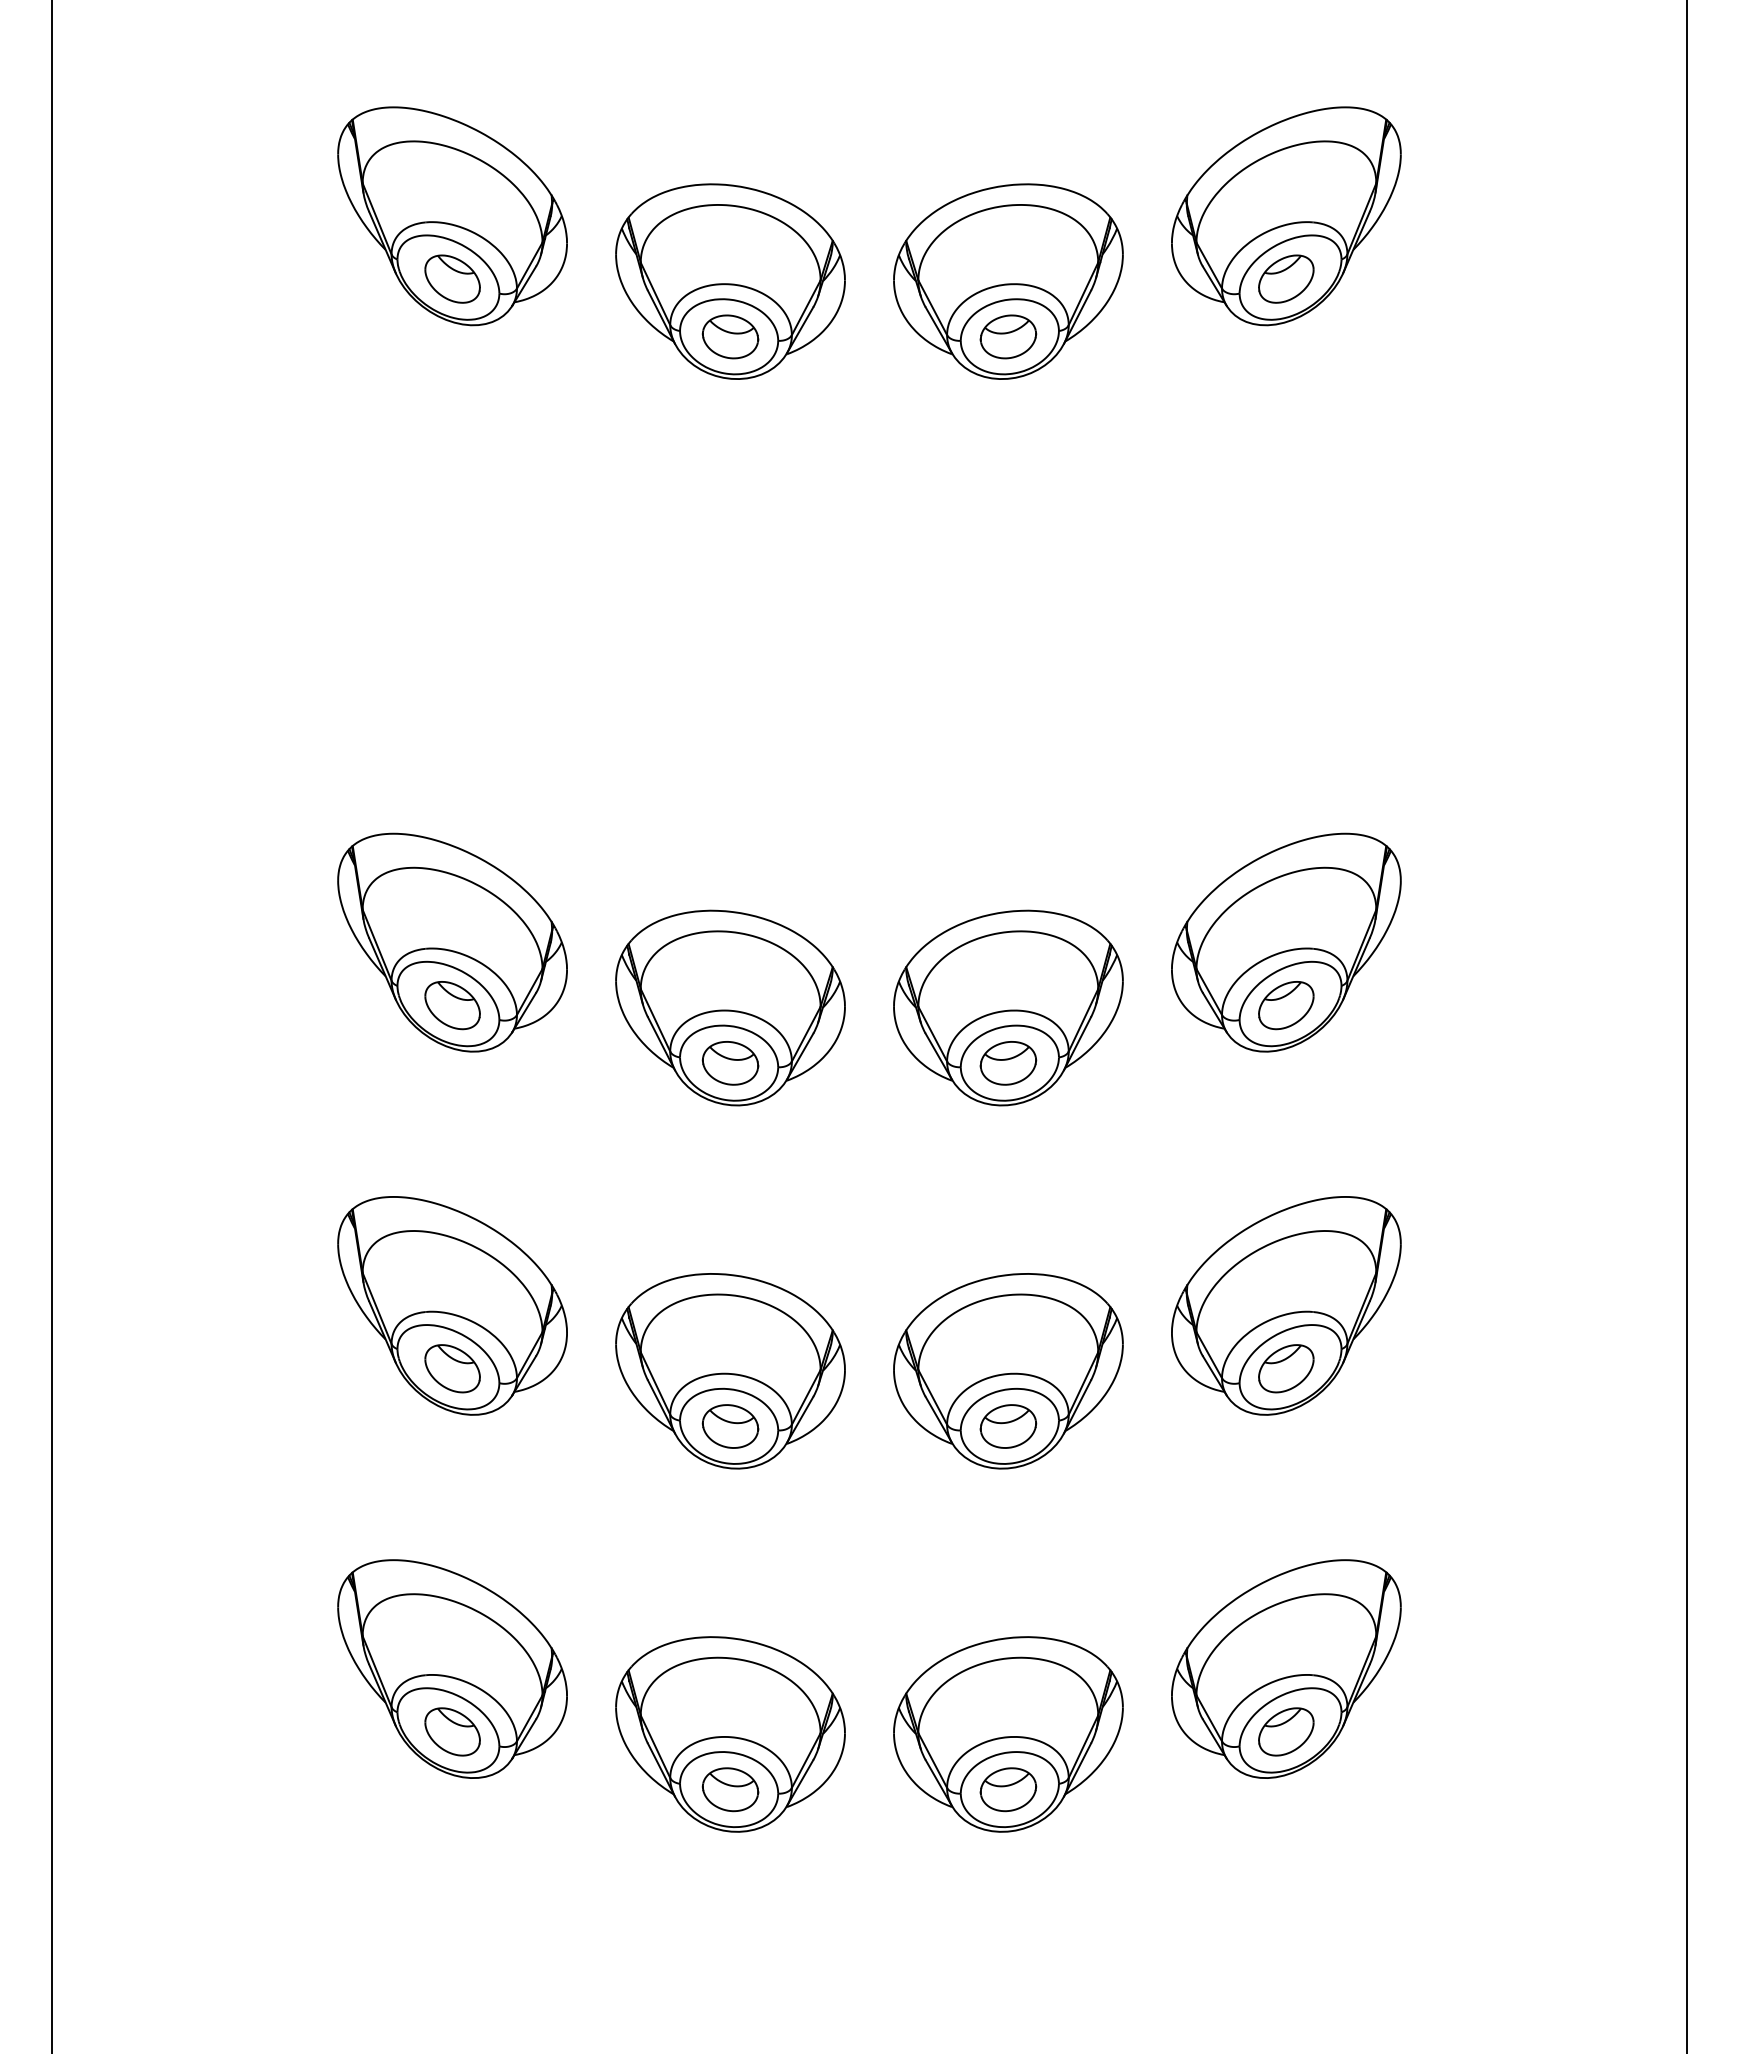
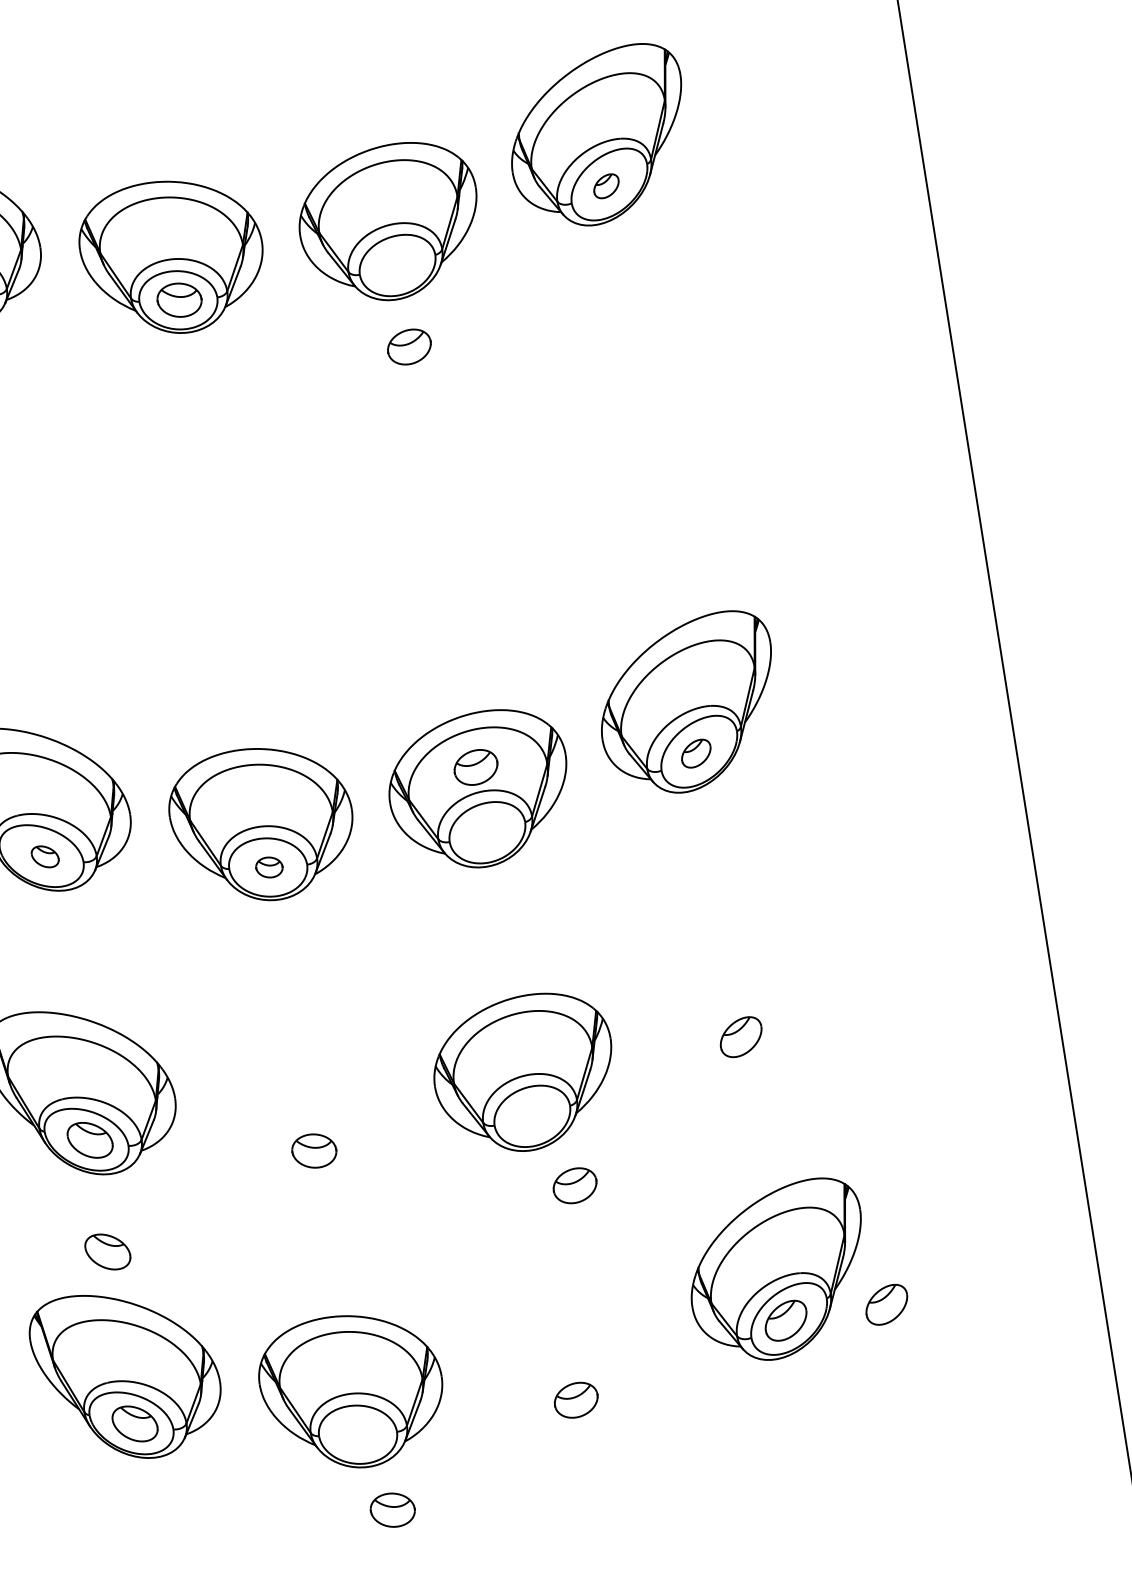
part: (1286, 278) -> (606, 185), size x0.6
part: (1008, 336) -> (409, 346), moved
part: (452, 1005) -> (45, 856), size x0.6
part: (1286, 1005) -> (696, 753), size x0.7
part: (730, 1063) -> (269, 867), size x0.6
part: (1008, 1063) -> (476, 767), moved
part: (1286, 1305) -> (733, 987), removed
part: (730, 1371) -> (307, 1108), removed
part: (1008, 1426) -> (575, 1185), moved
part: (452, 1511) -> (107, 1251), added
part: (1415, 1731) -> (886, 1304), added
part: (1008, 1734) -> (569, 1357), removed
part: (730, 1789) -> (392, 1510), moved

